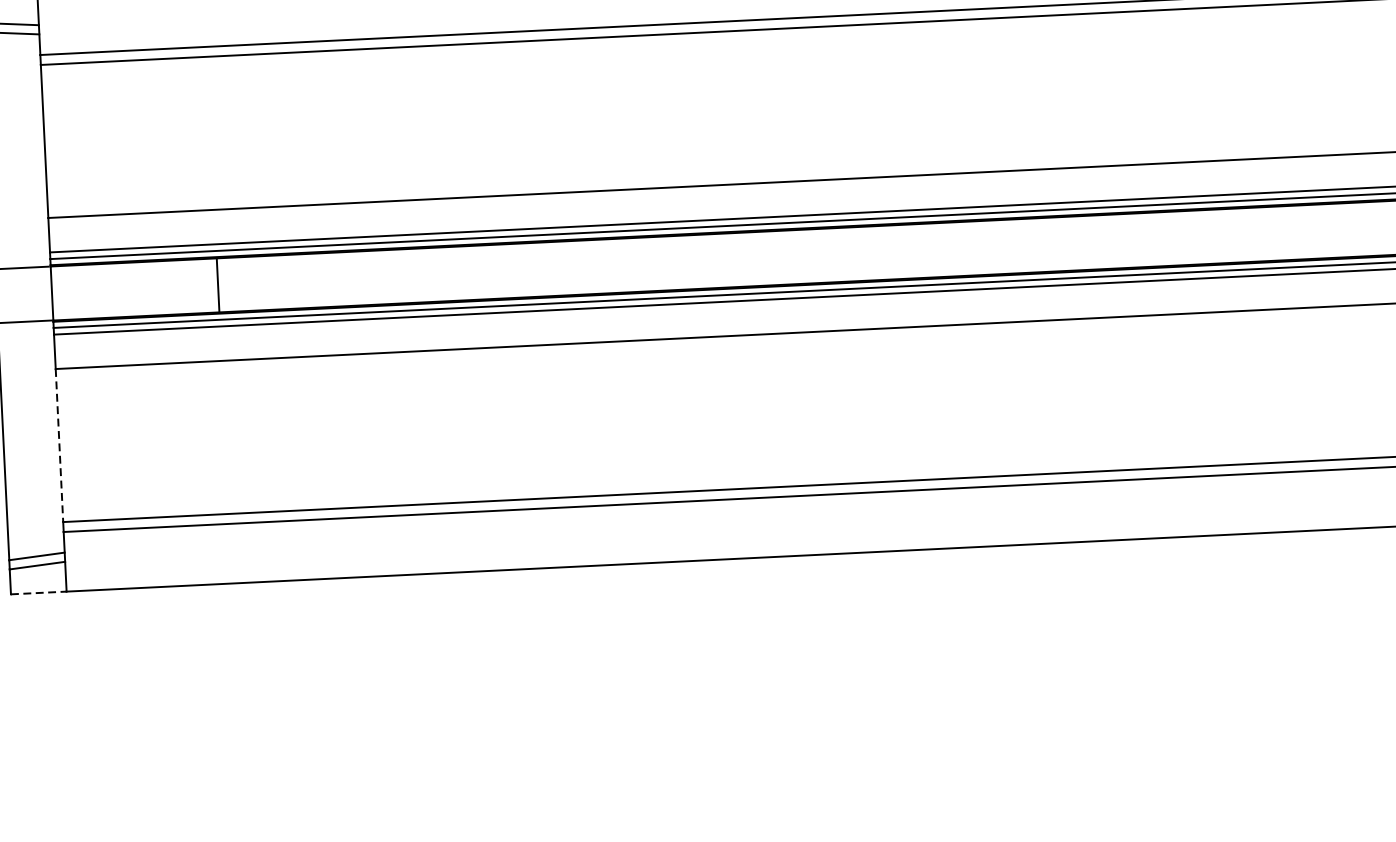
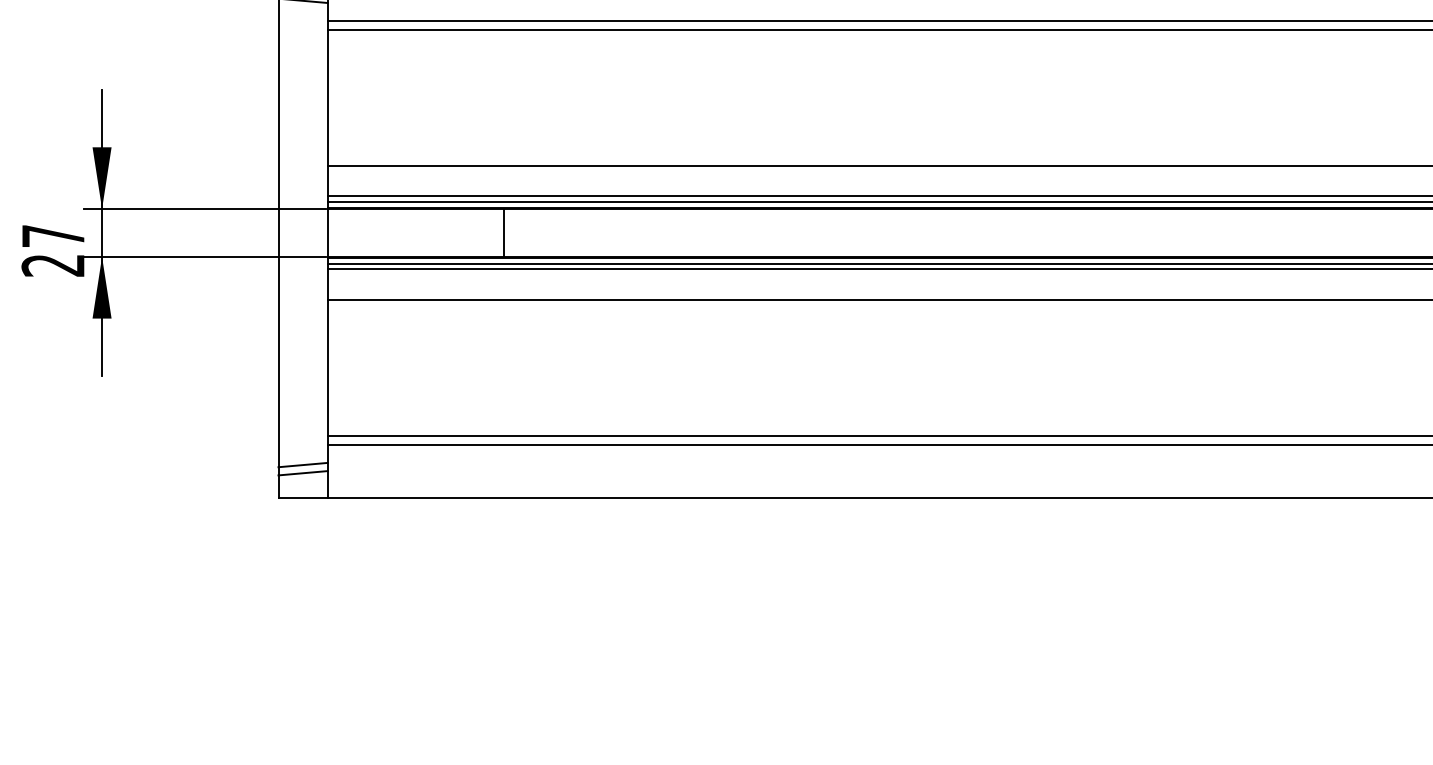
line: (218, 284) -> (504, 232), moved
line: (59, 445) -> (327, 367), dashed -> solid
line: (39, 592) -> (303, 497), dashed -> solid

